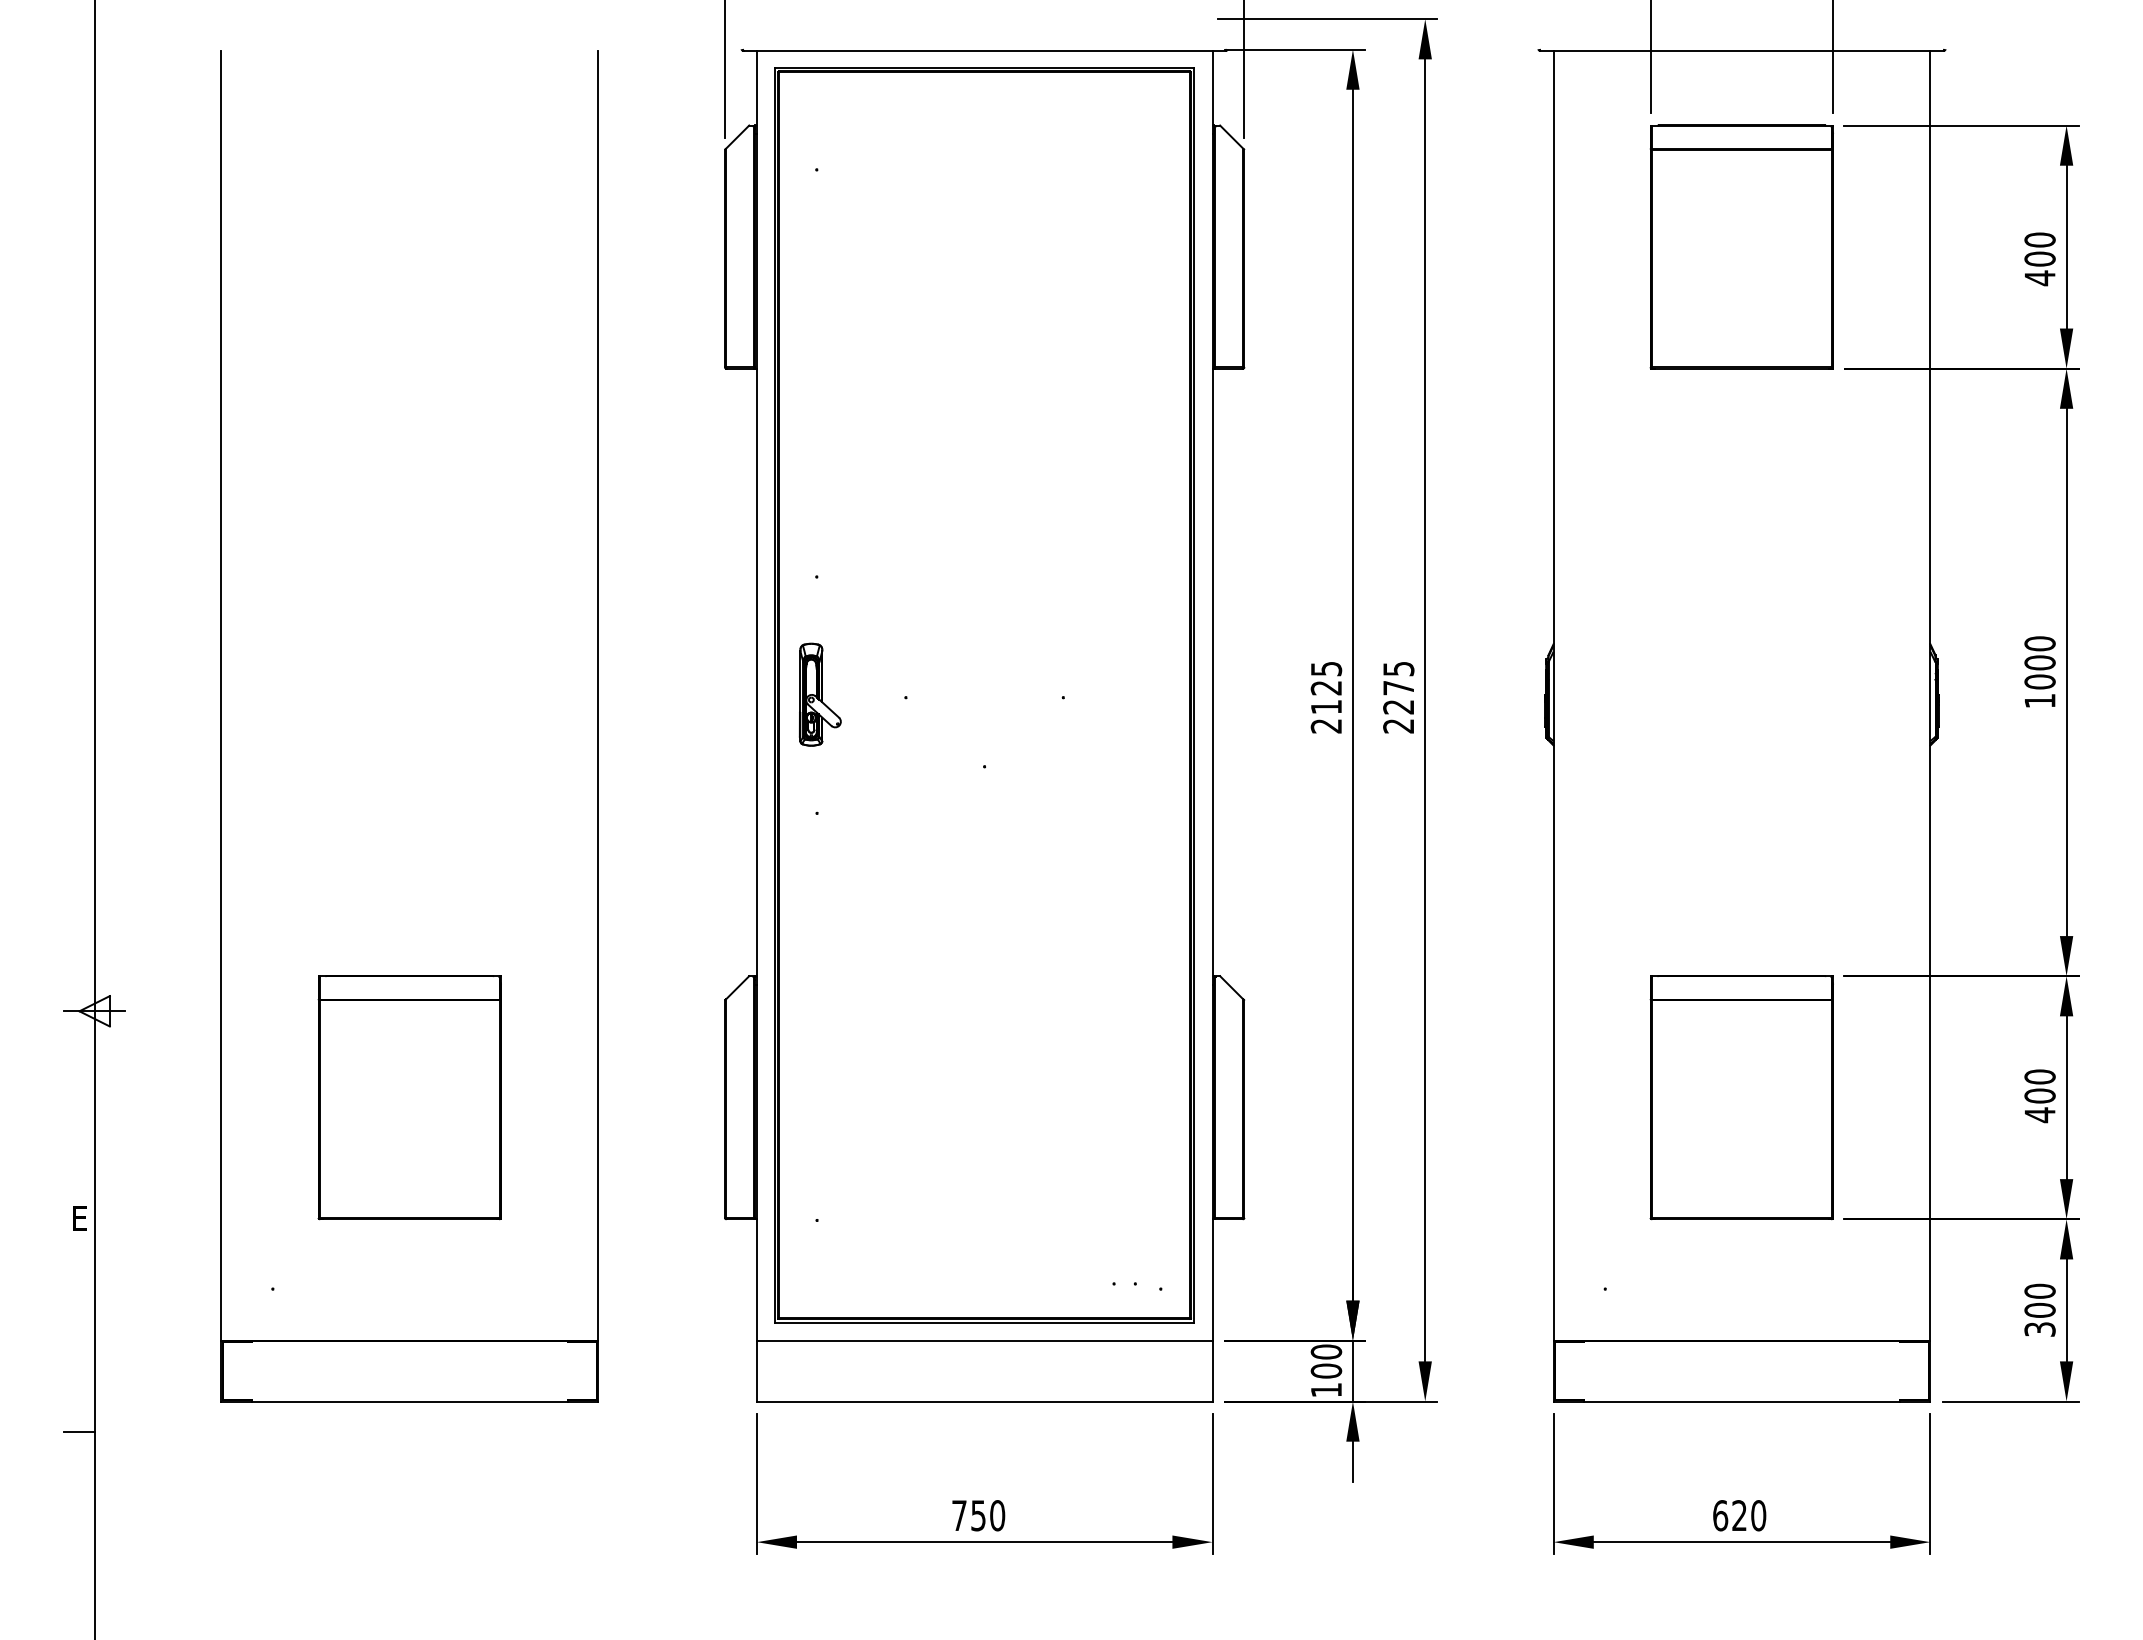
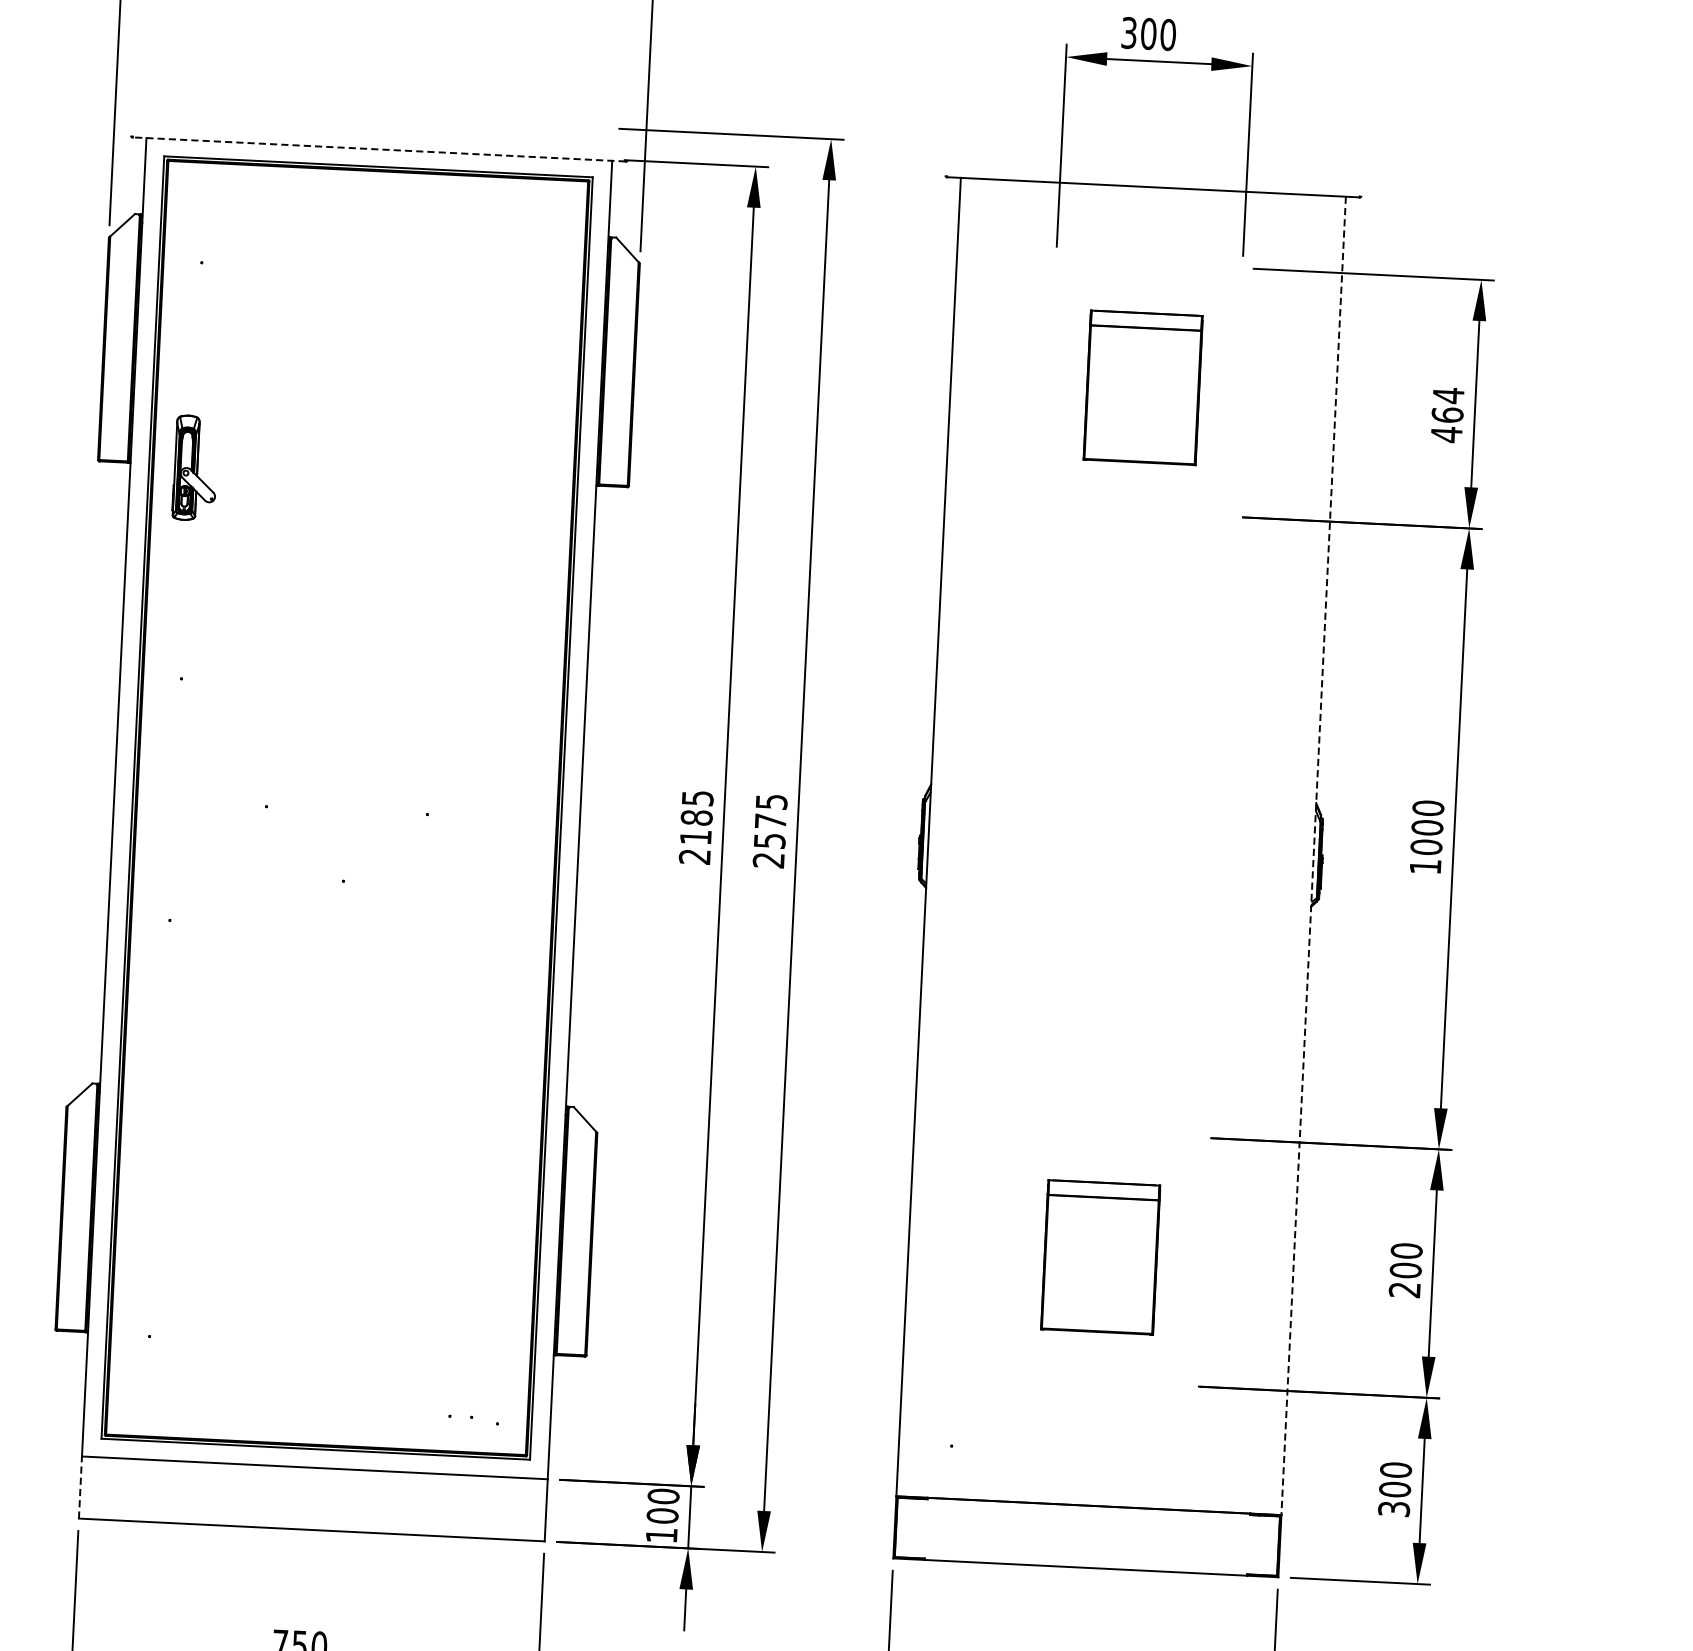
line: (984, 50) -> (379, 149), solid -> dashed
part: (1741, 246) -> (1143, 387), size x0.6
text: (2039, 249) -> (1447, 405), 400 -> 464
text: (1326, 687) -> (696, 817), 2125 -> 2185
part: (819, 694) -> (194, 467), moved
line: (1930, 695) -> (1313, 855), solid -> dashed
text: (1398, 707) -> (769, 841), 2275 -> 2575
part: (1741, 1097) -> (1100, 1257), size x0.6
text: (2039, 1115) -> (1404, 1290), 400 -> 200
line: (756, 1370) -> (80, 1486), solid -> dashed

